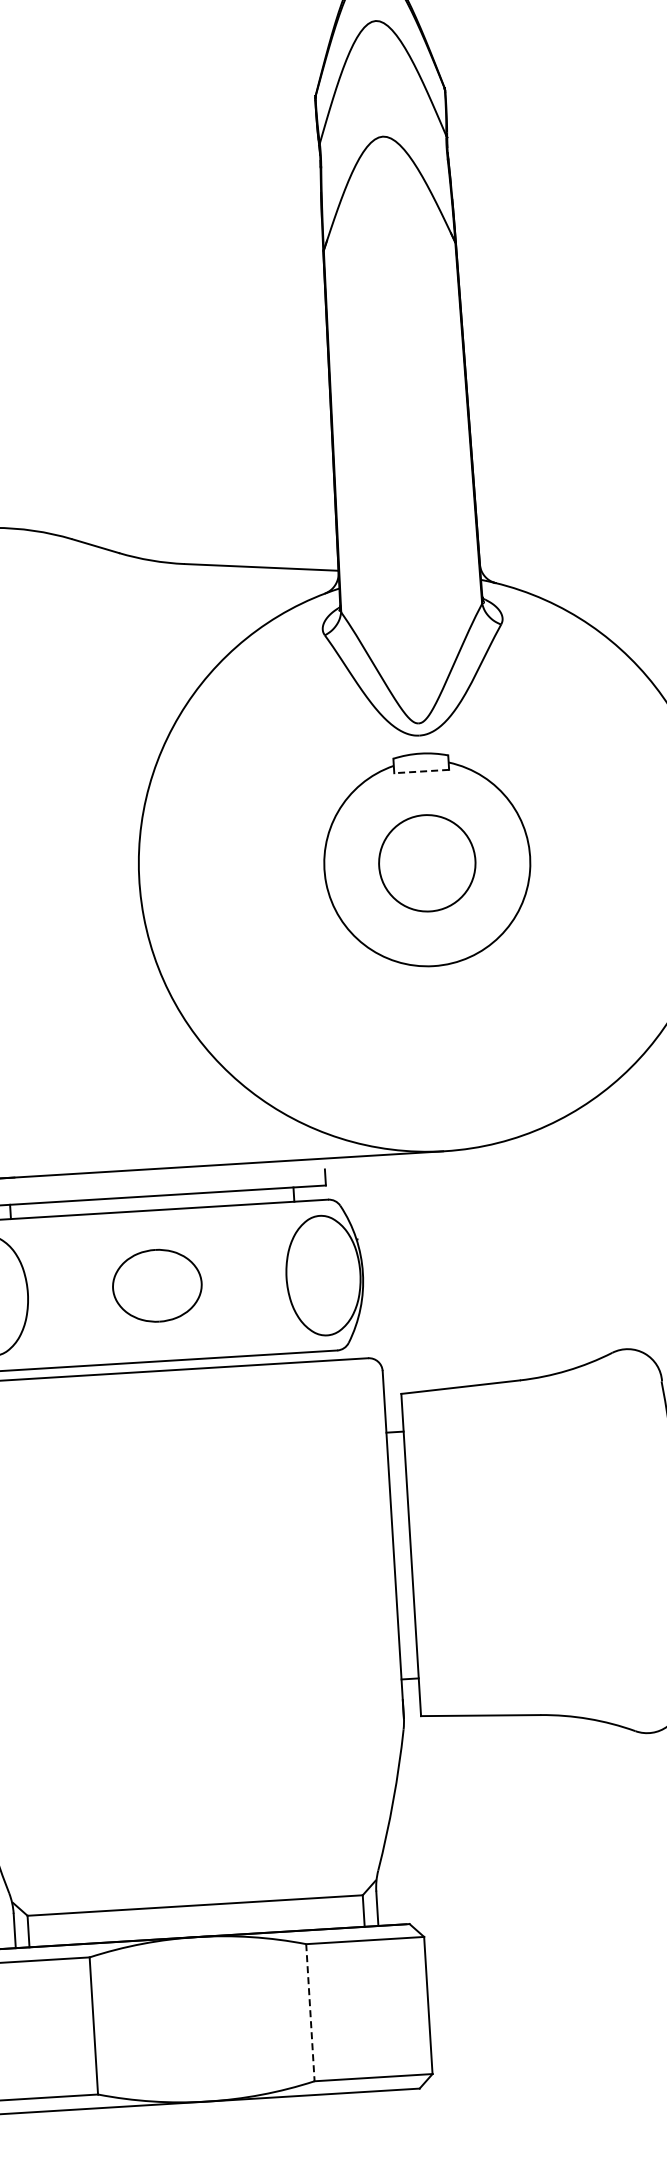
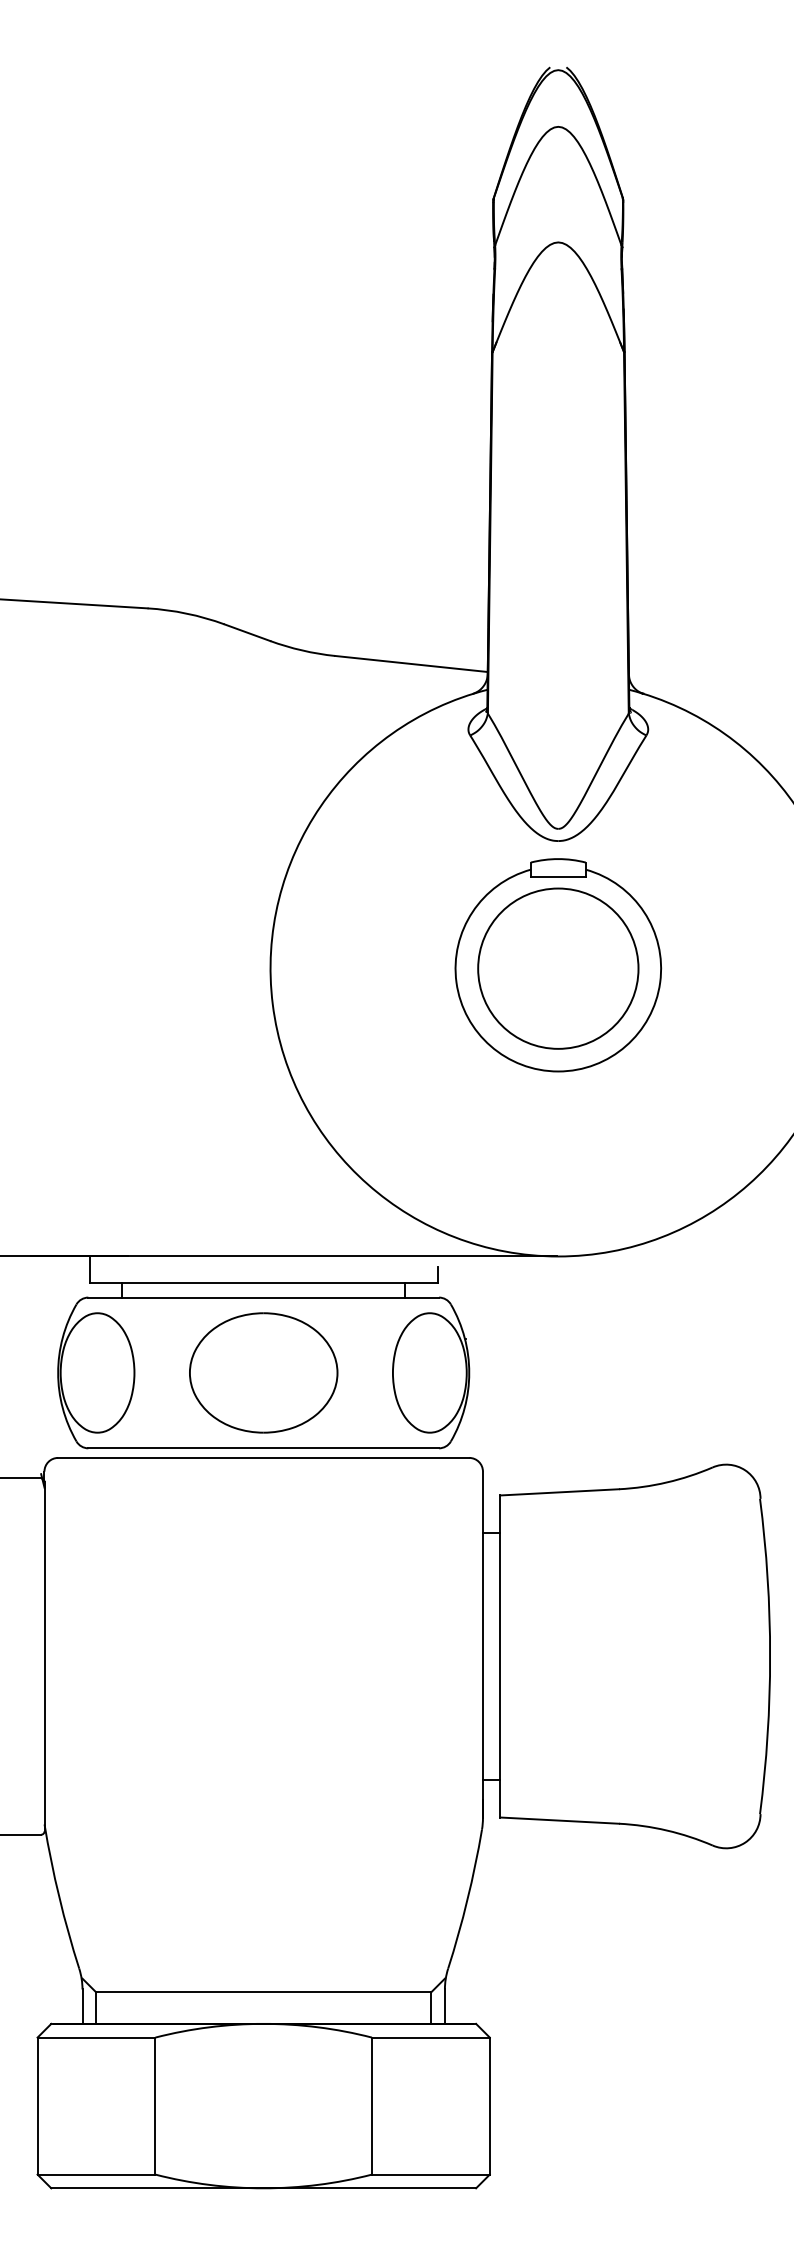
line: (420, 771) -> (557, 876), dashed -> solid
circle: (427, 863) -> (558, 968), size x1.67
part: (157, 1285) -> (263, 1372), size x1.67
line: (310, 2013) -> (371, 2106), dashed -> solid

